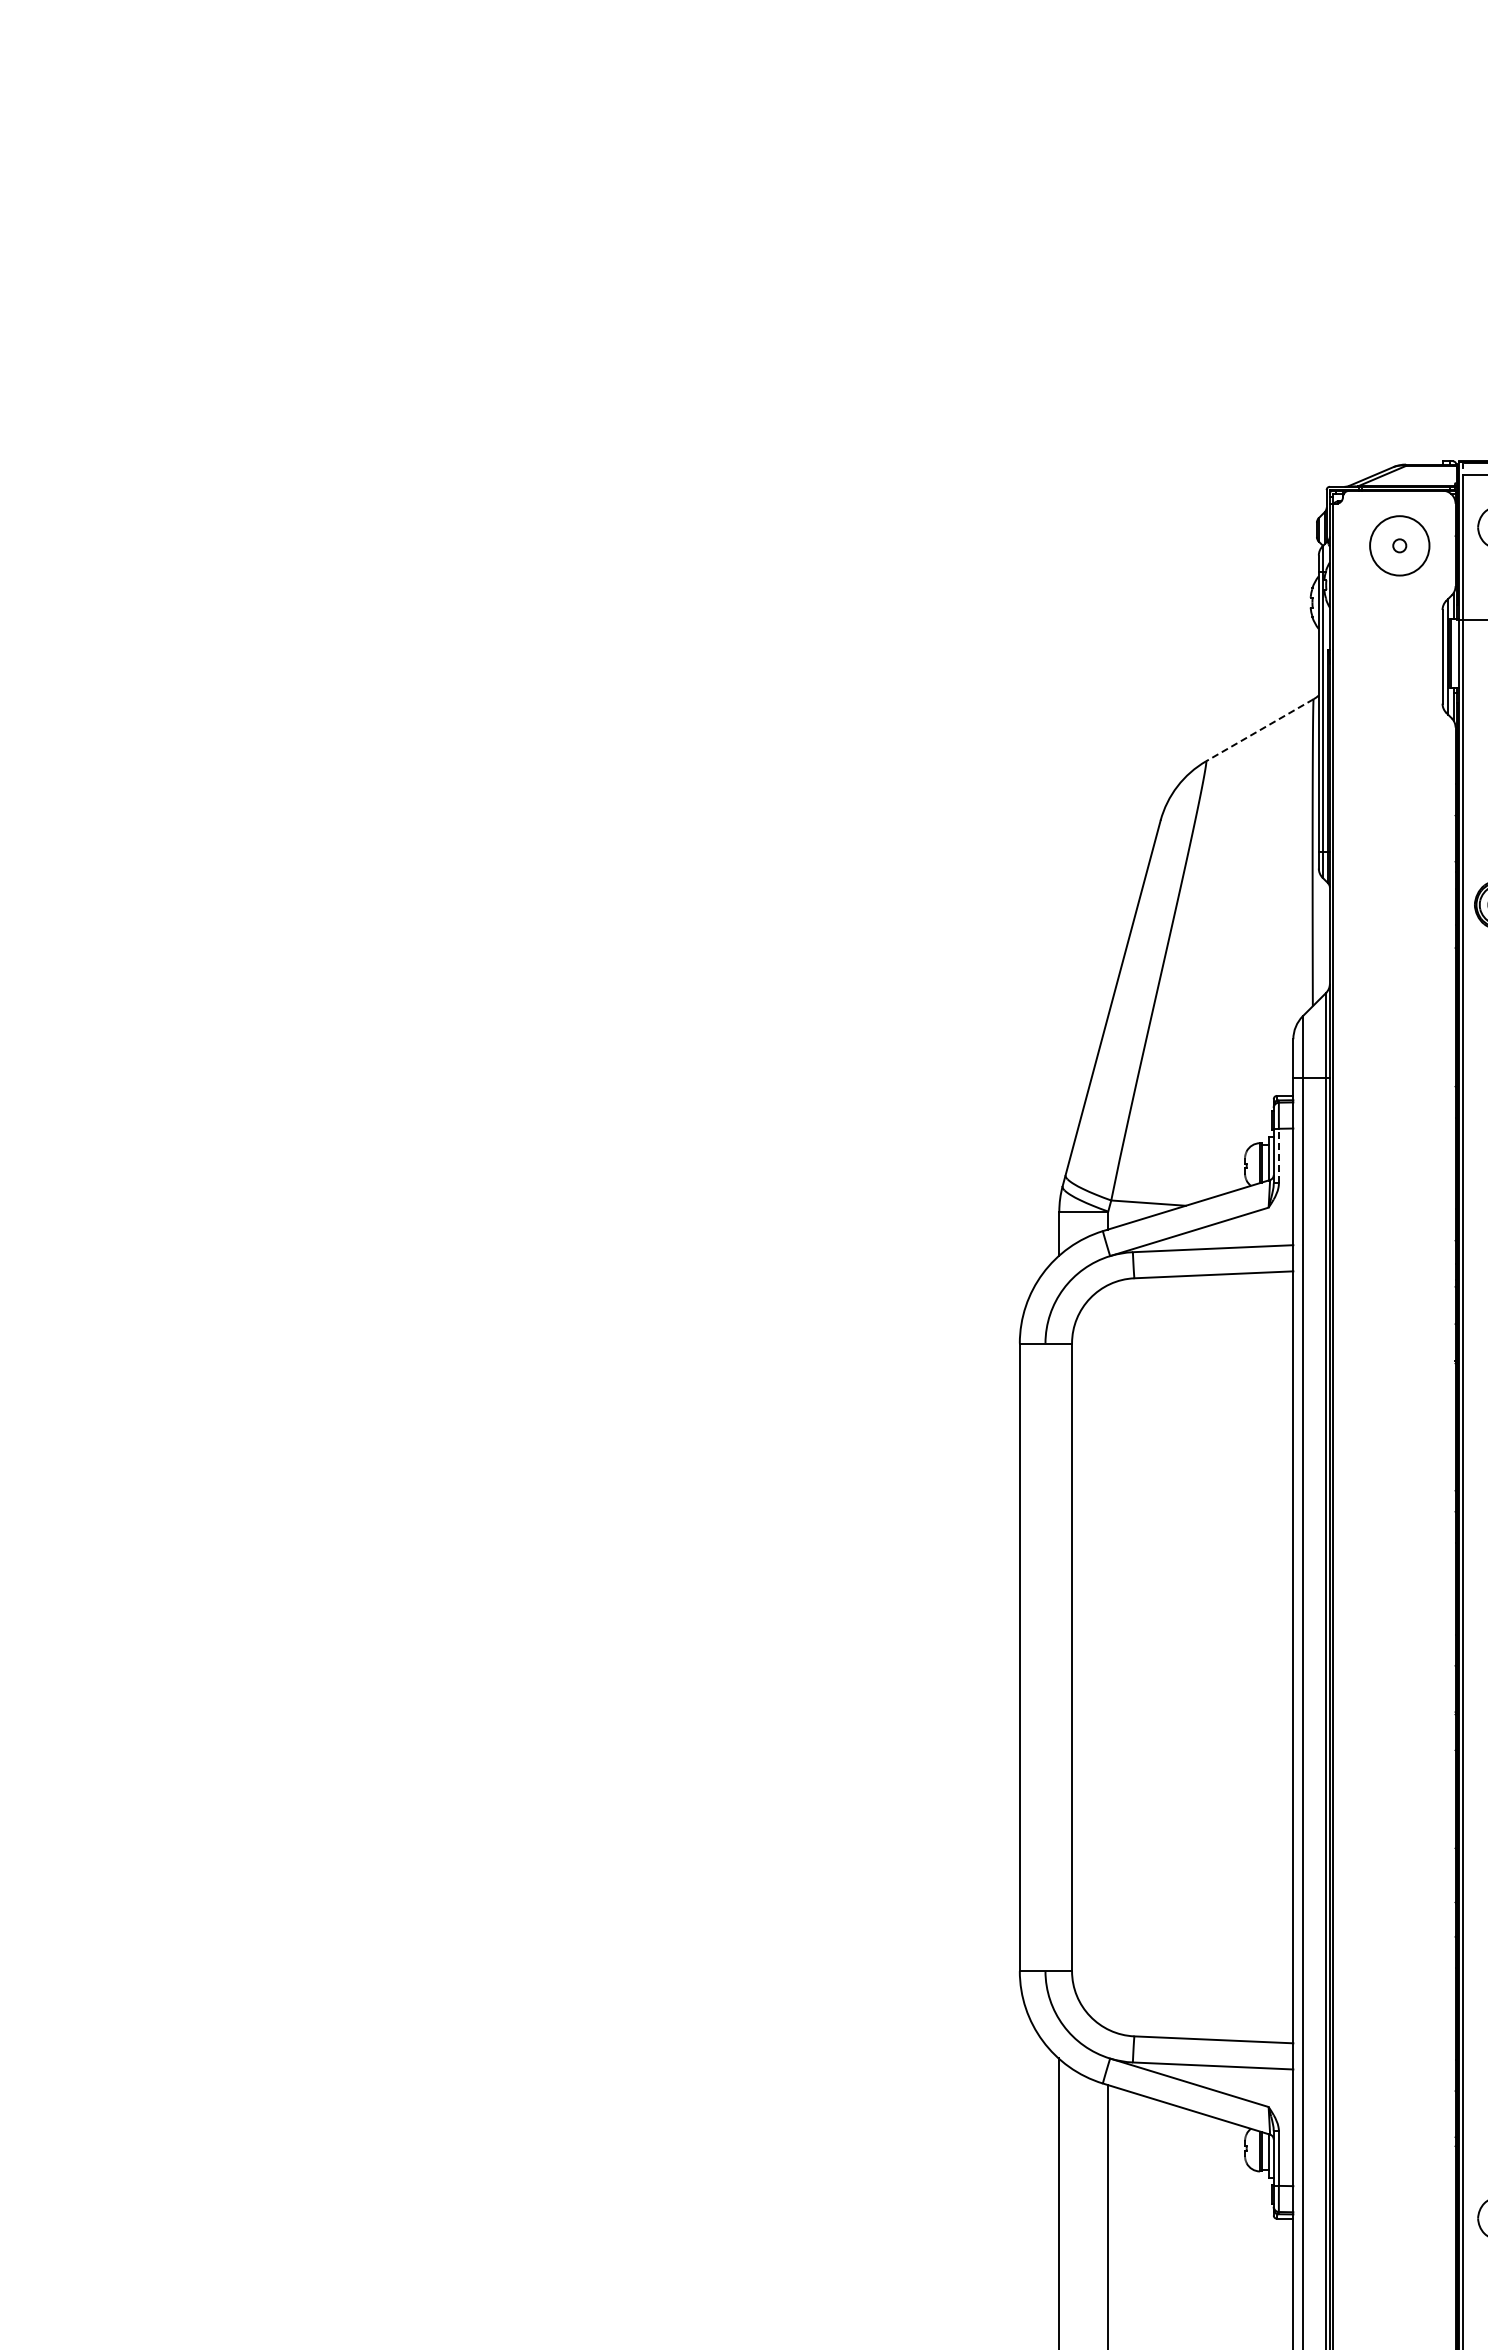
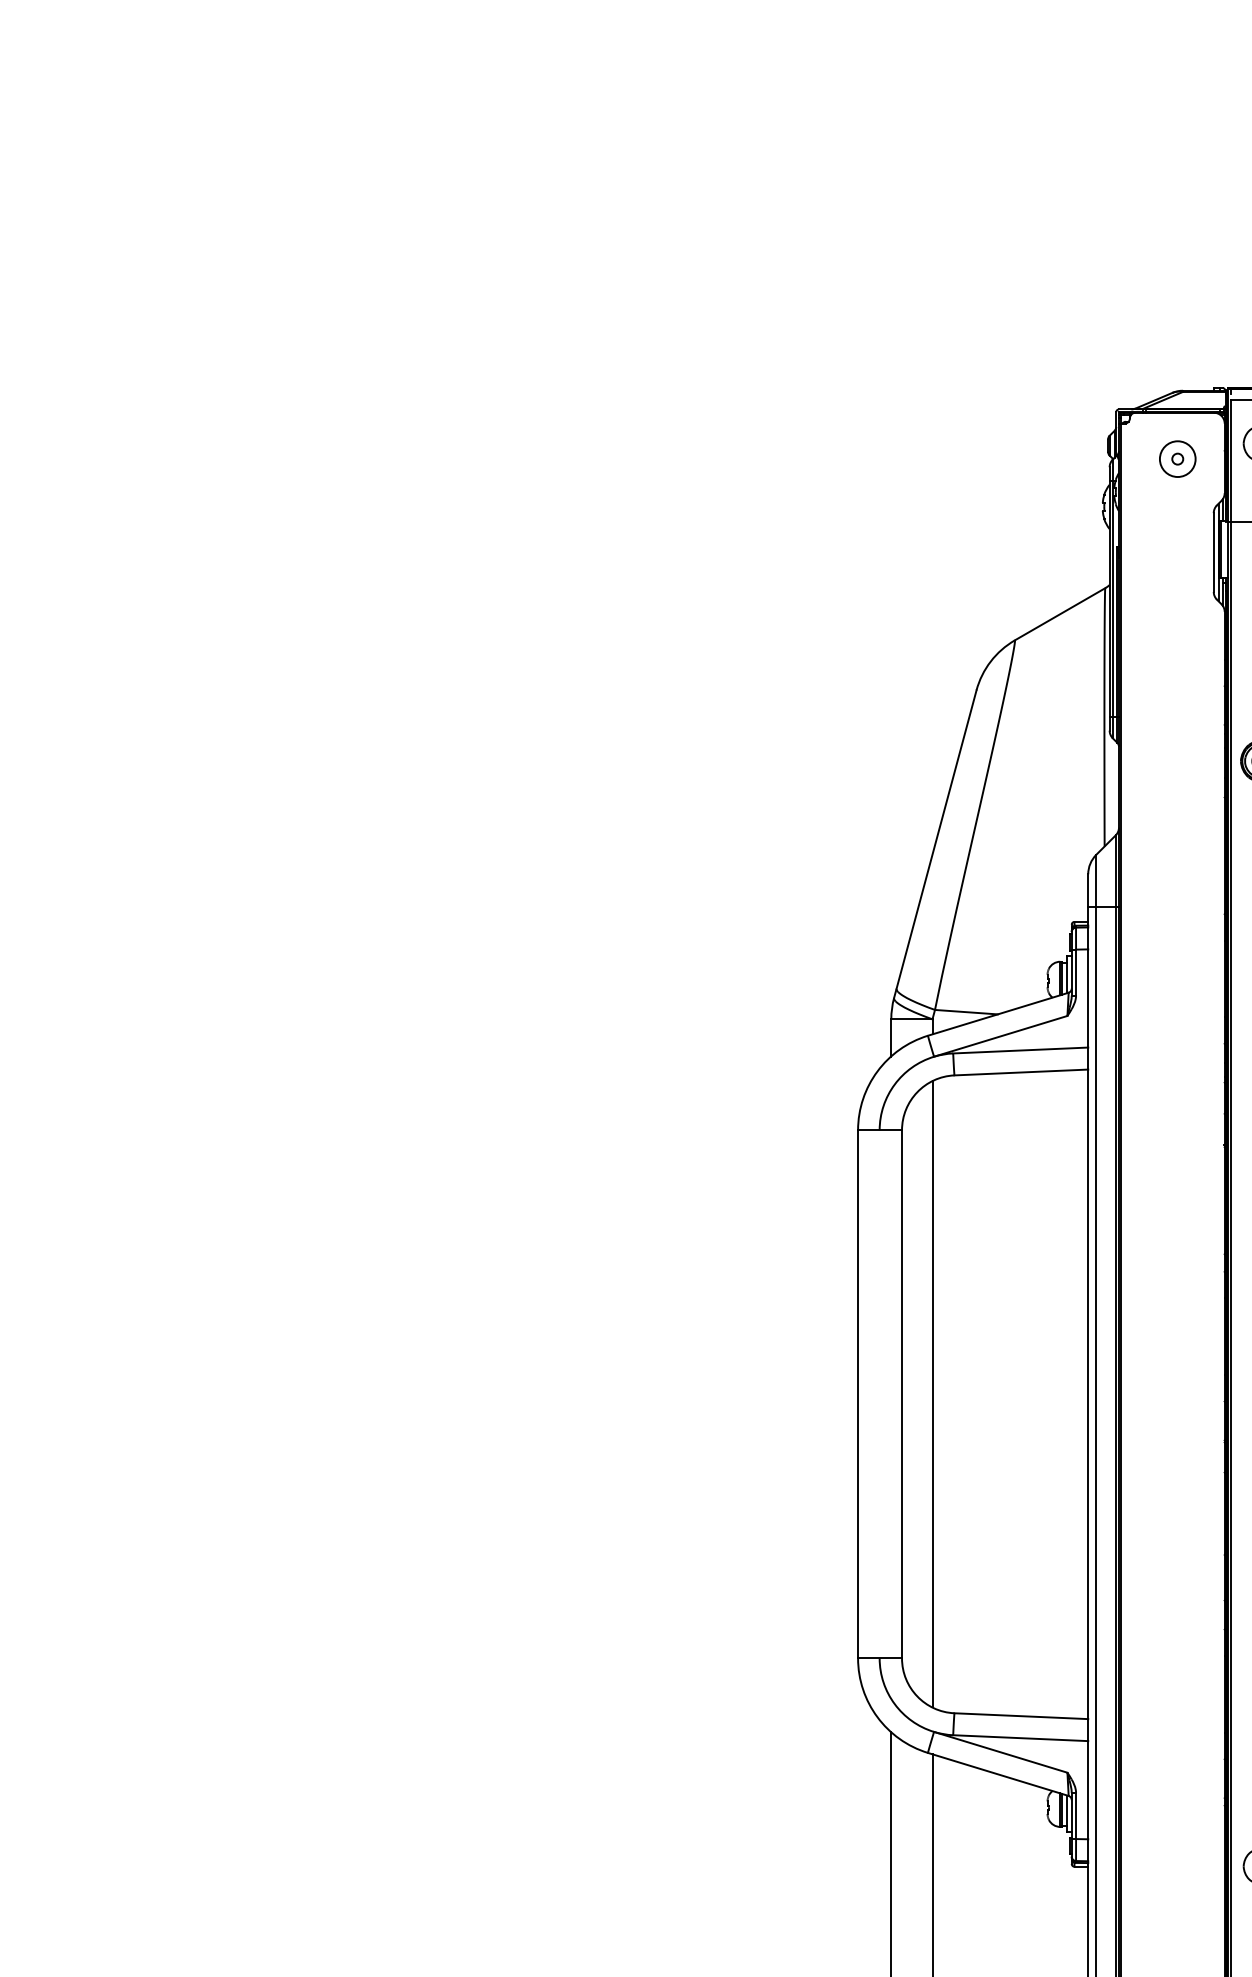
circle: (1399, 545) -> (1177, 458), size x0.71
line: (1259, 730) -> (1059, 614), dashed -> solid
line: (1278, 1155) -> (1075, 972), dashed -> solid
line: (1108, 1657) -> (932, 1394), added

